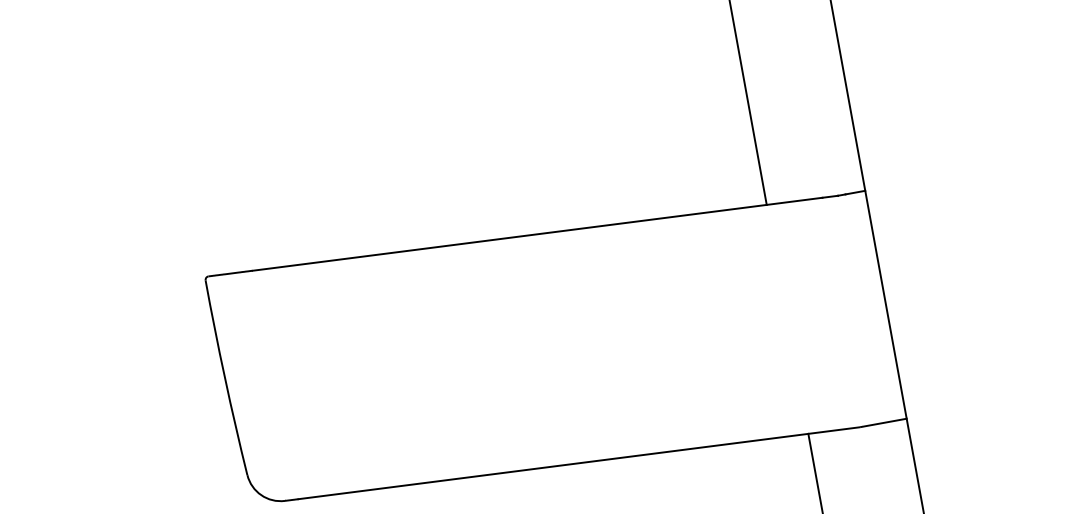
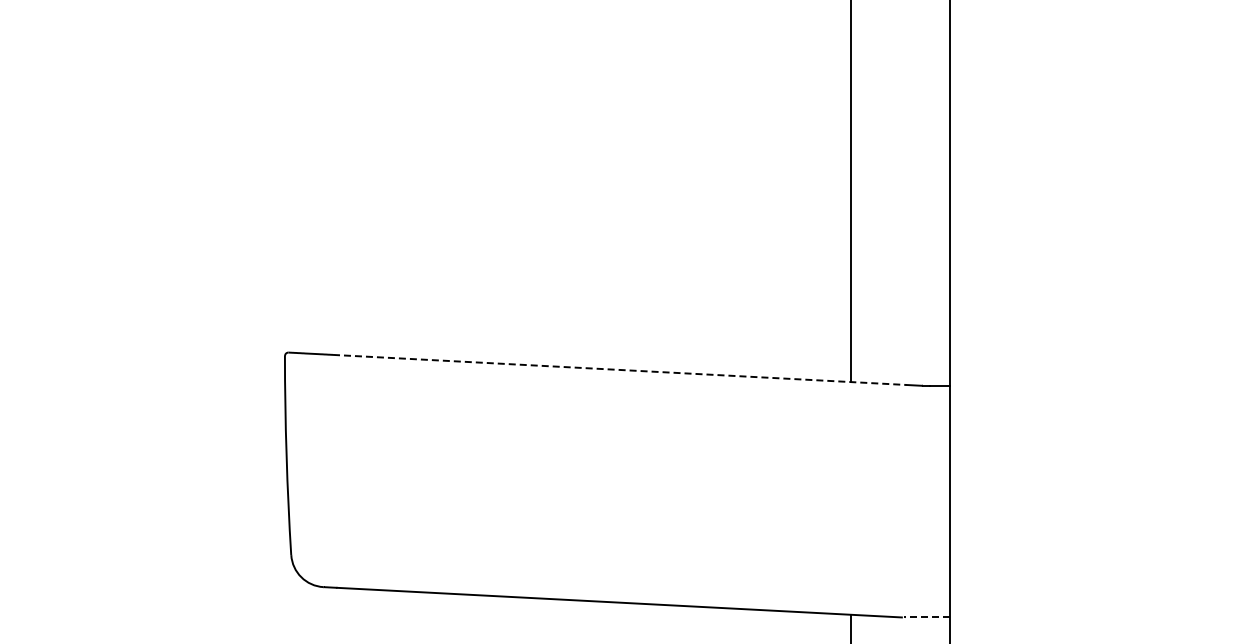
line: (538, 233) -> (620, 369), solid -> dashed
line: (883, 422) -> (926, 617), solid -> dashed

